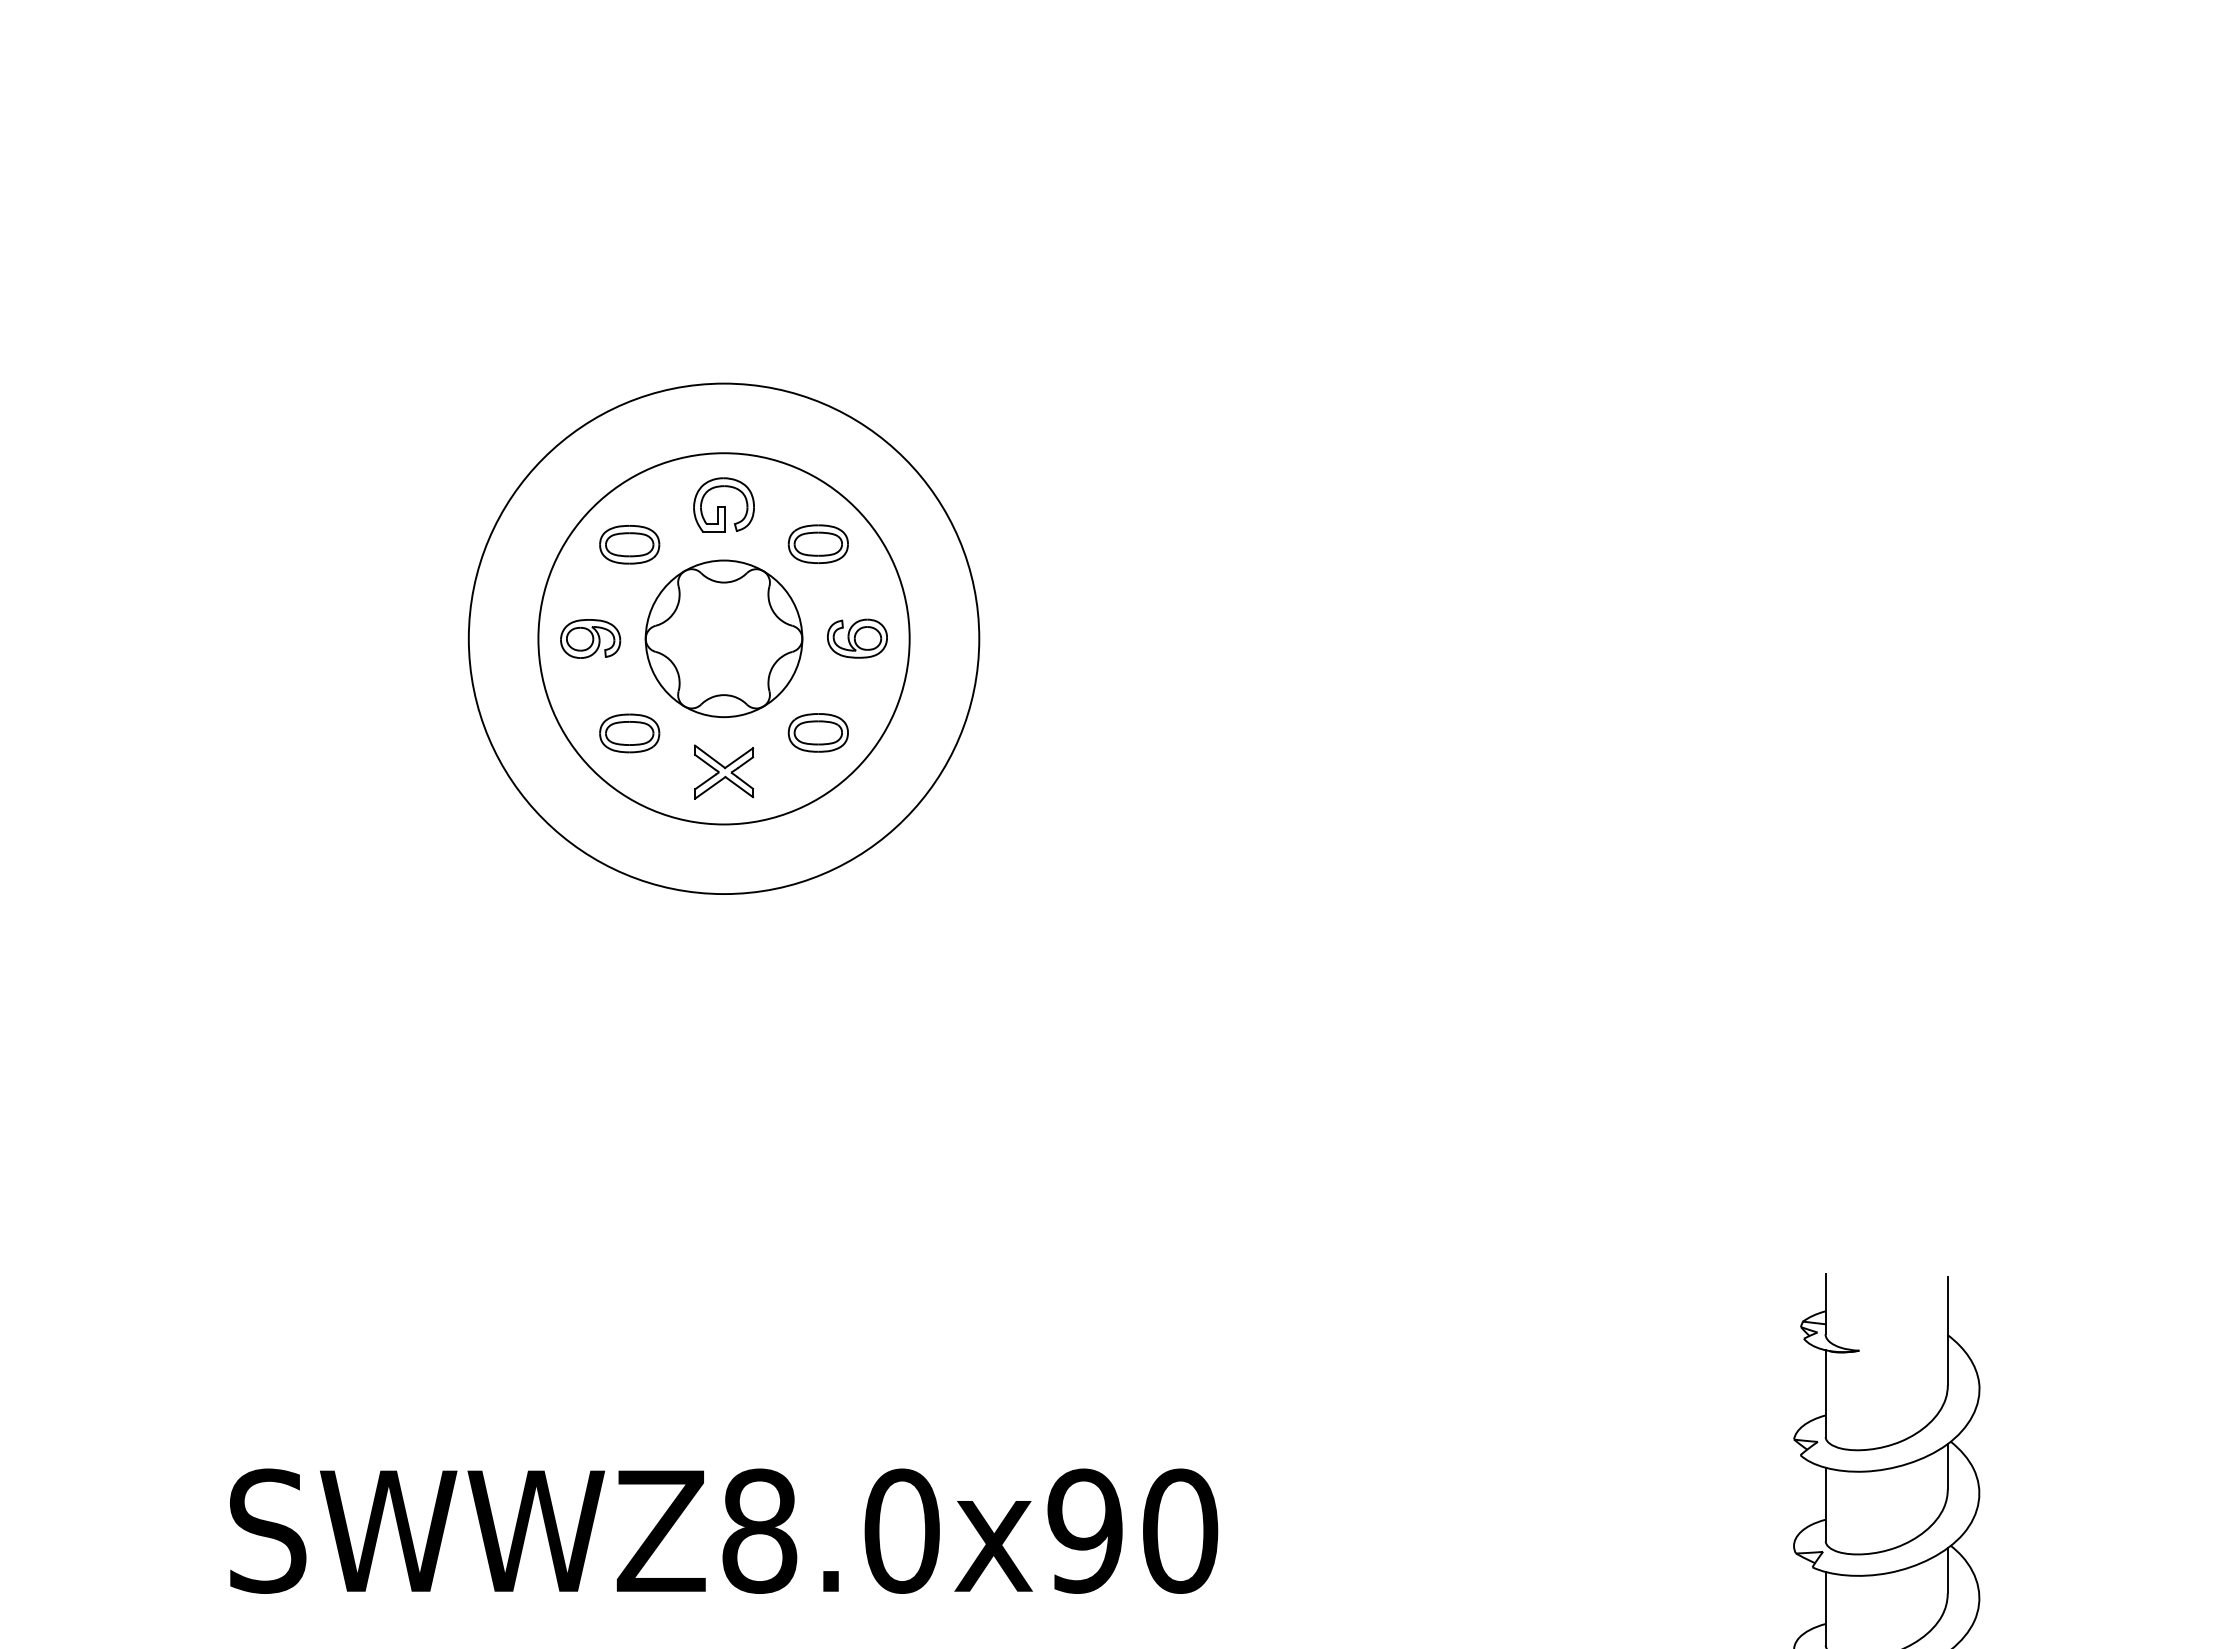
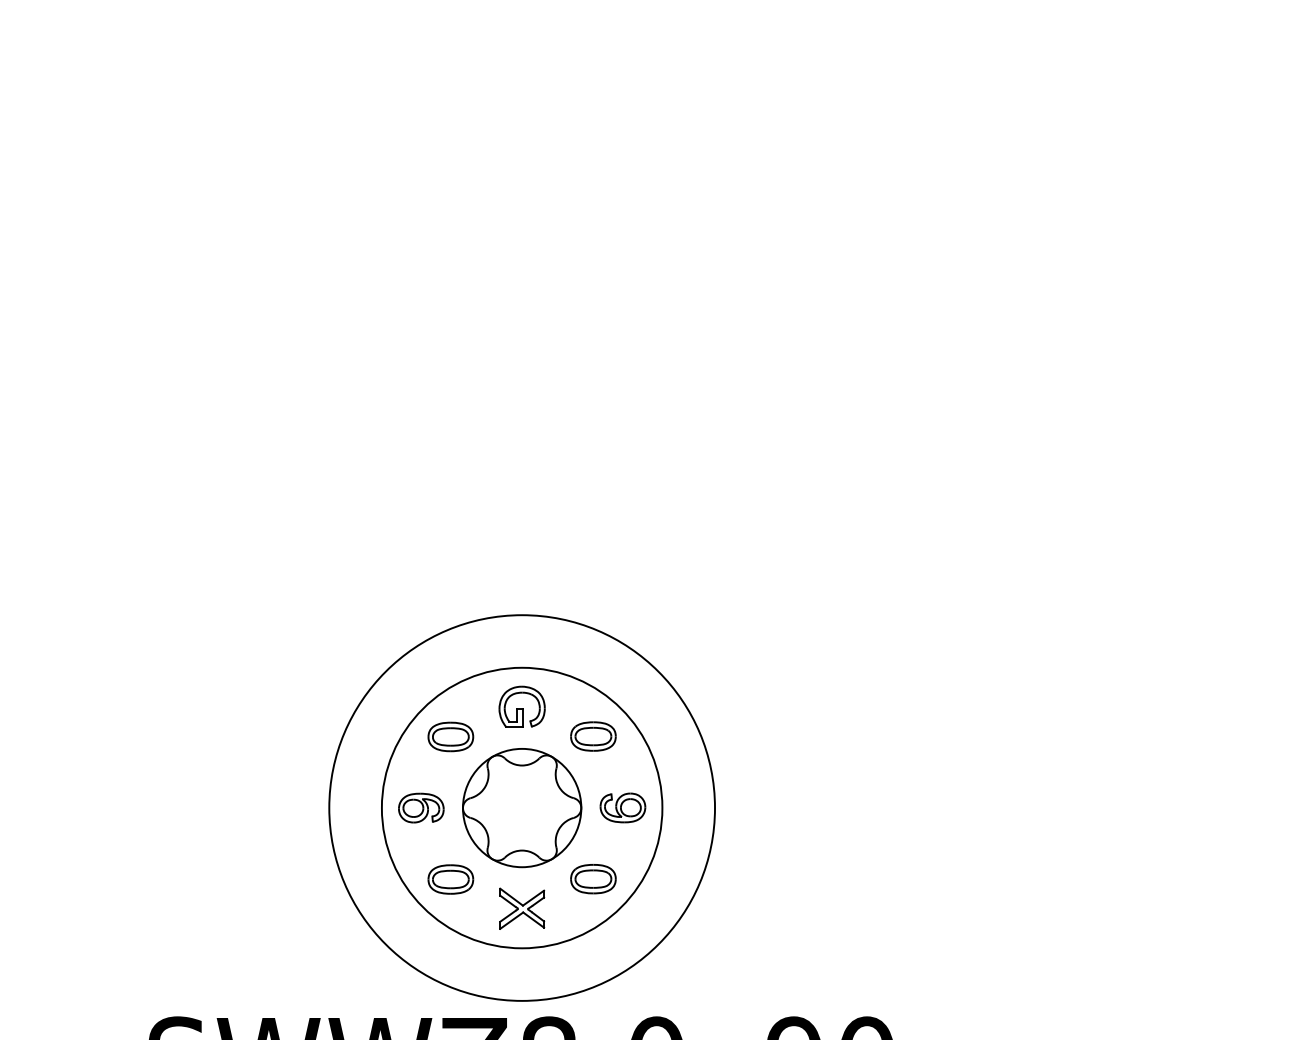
part: (723, 638) -> (521, 807), moved

